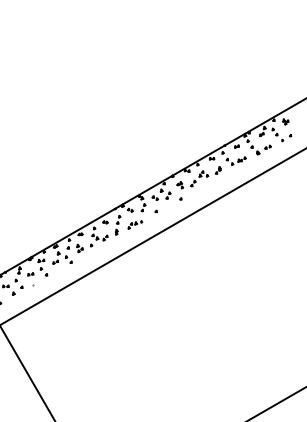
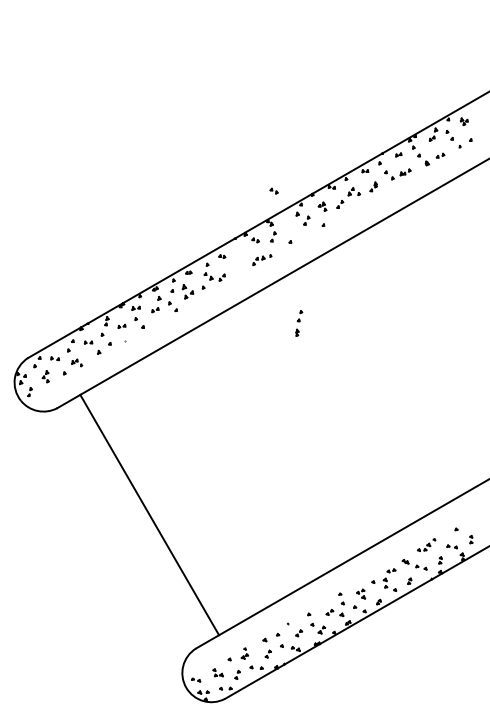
part: (154, 197) -> (273, 190), moved
part: (118, 225) -> (299, 323), moved
part: (79, 248) -> (187, 291), size x1.4

